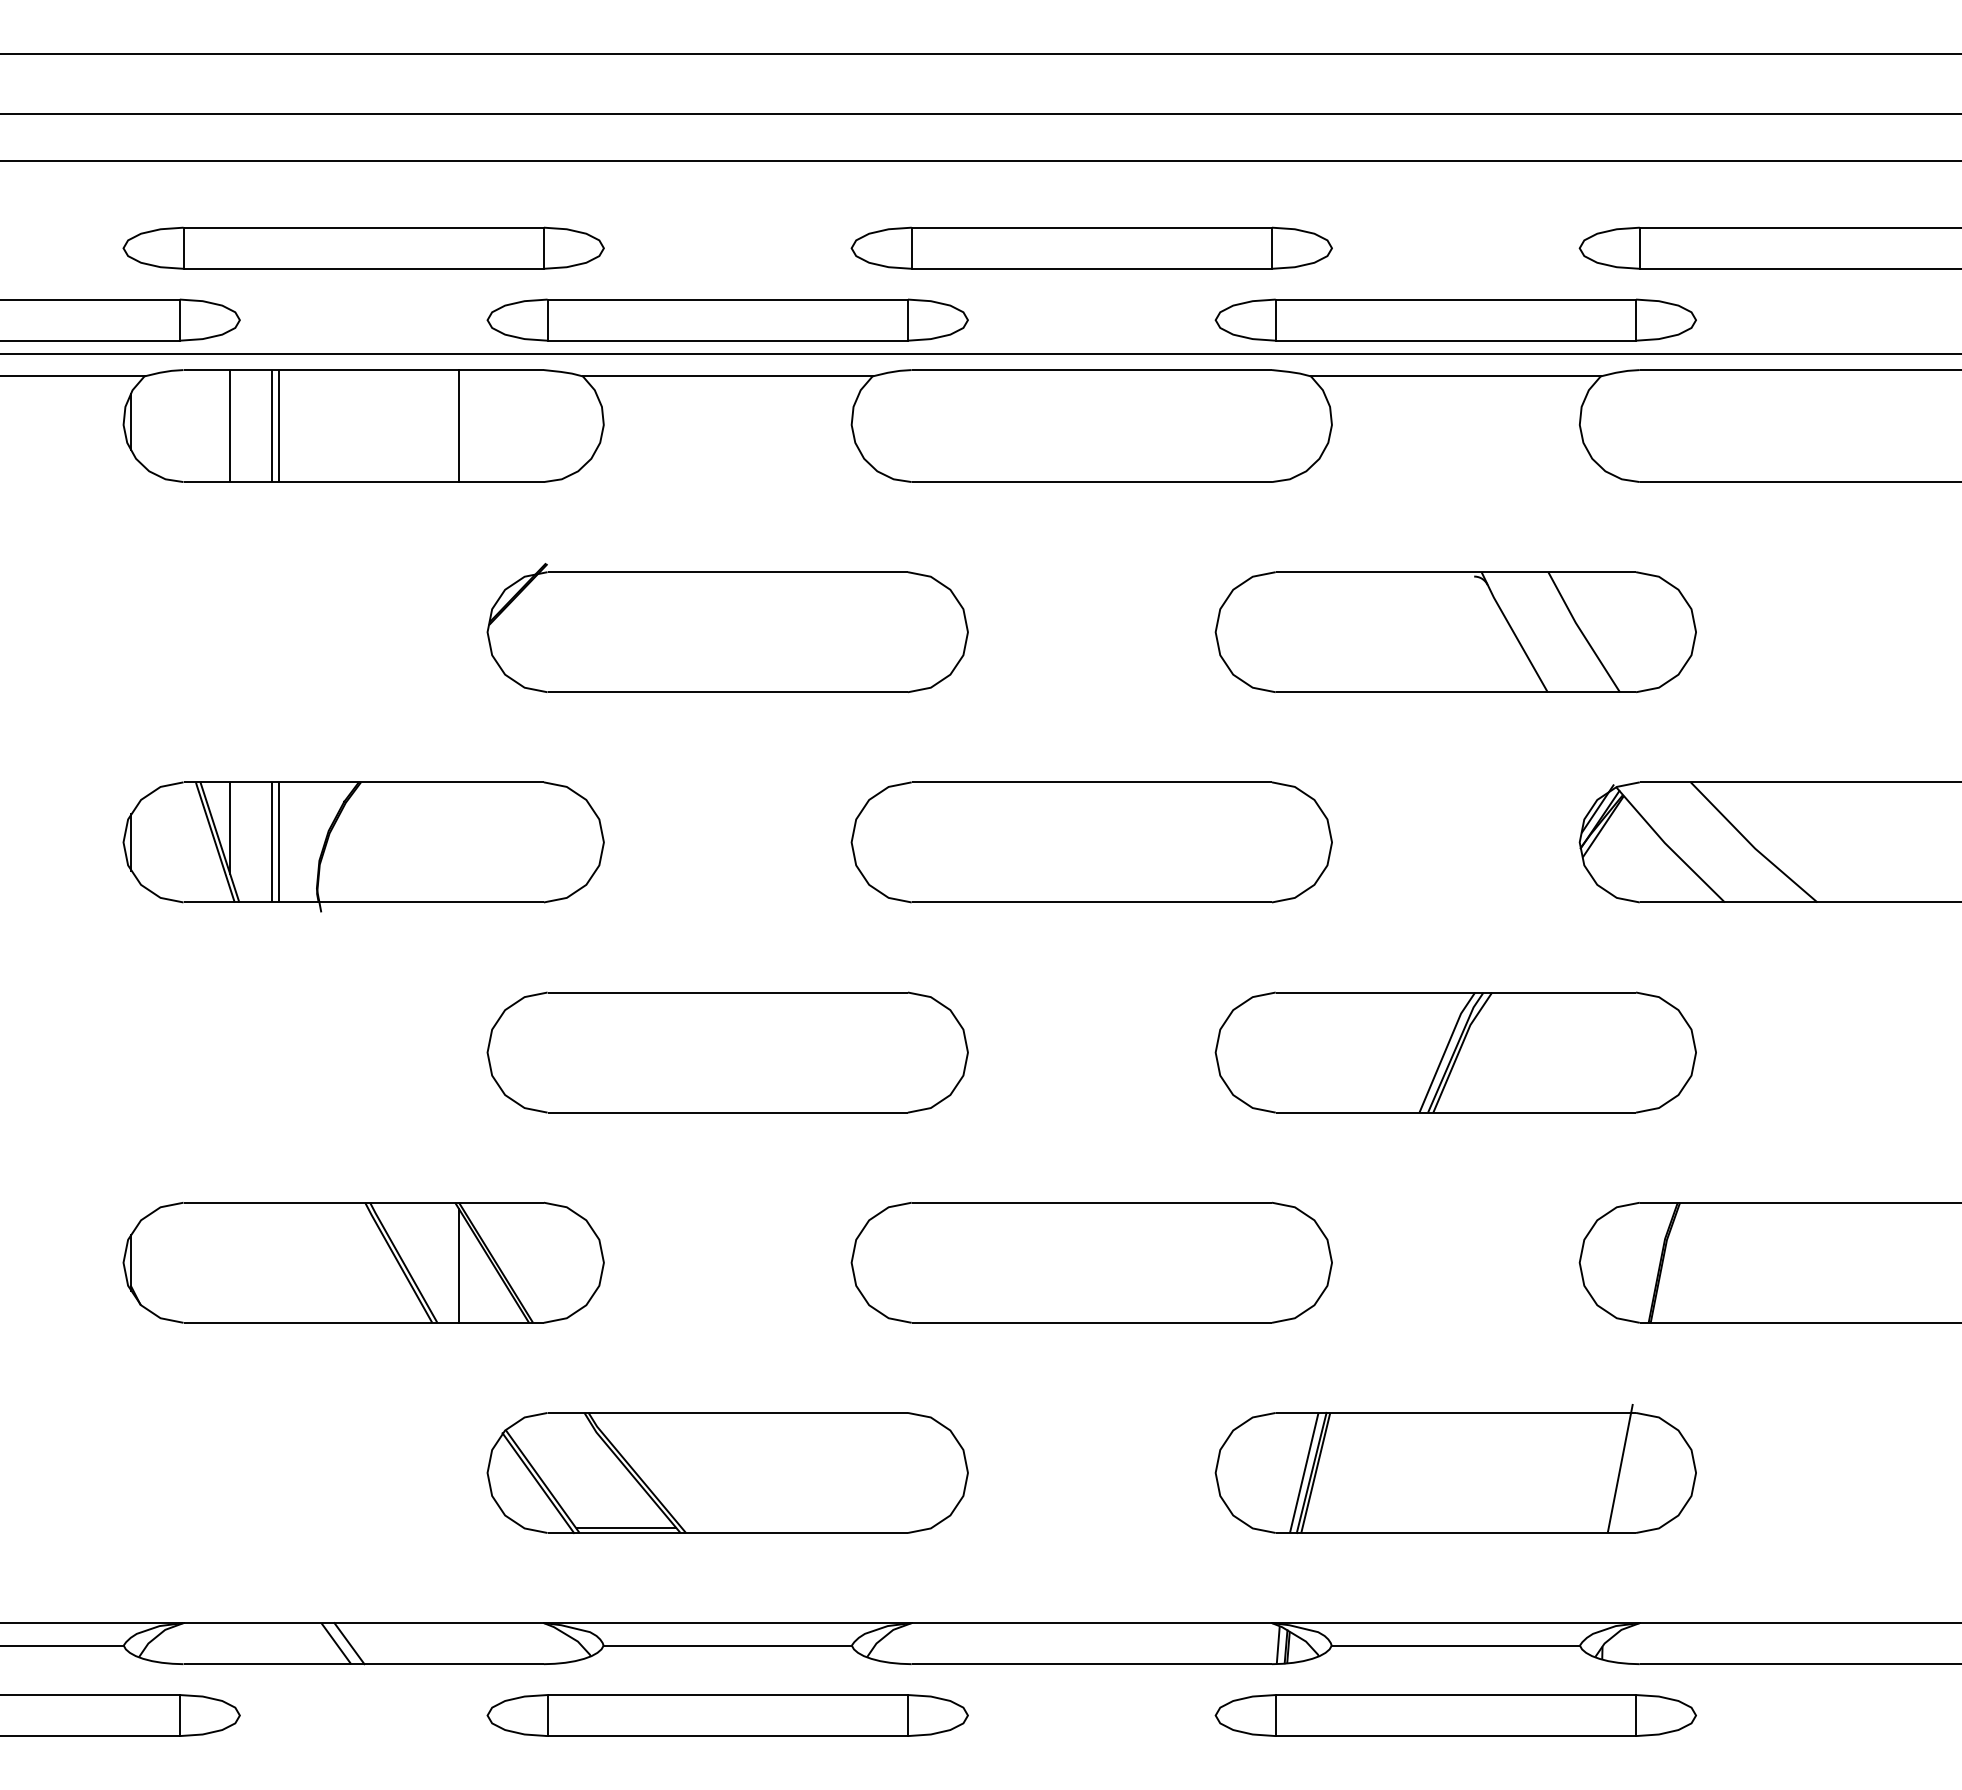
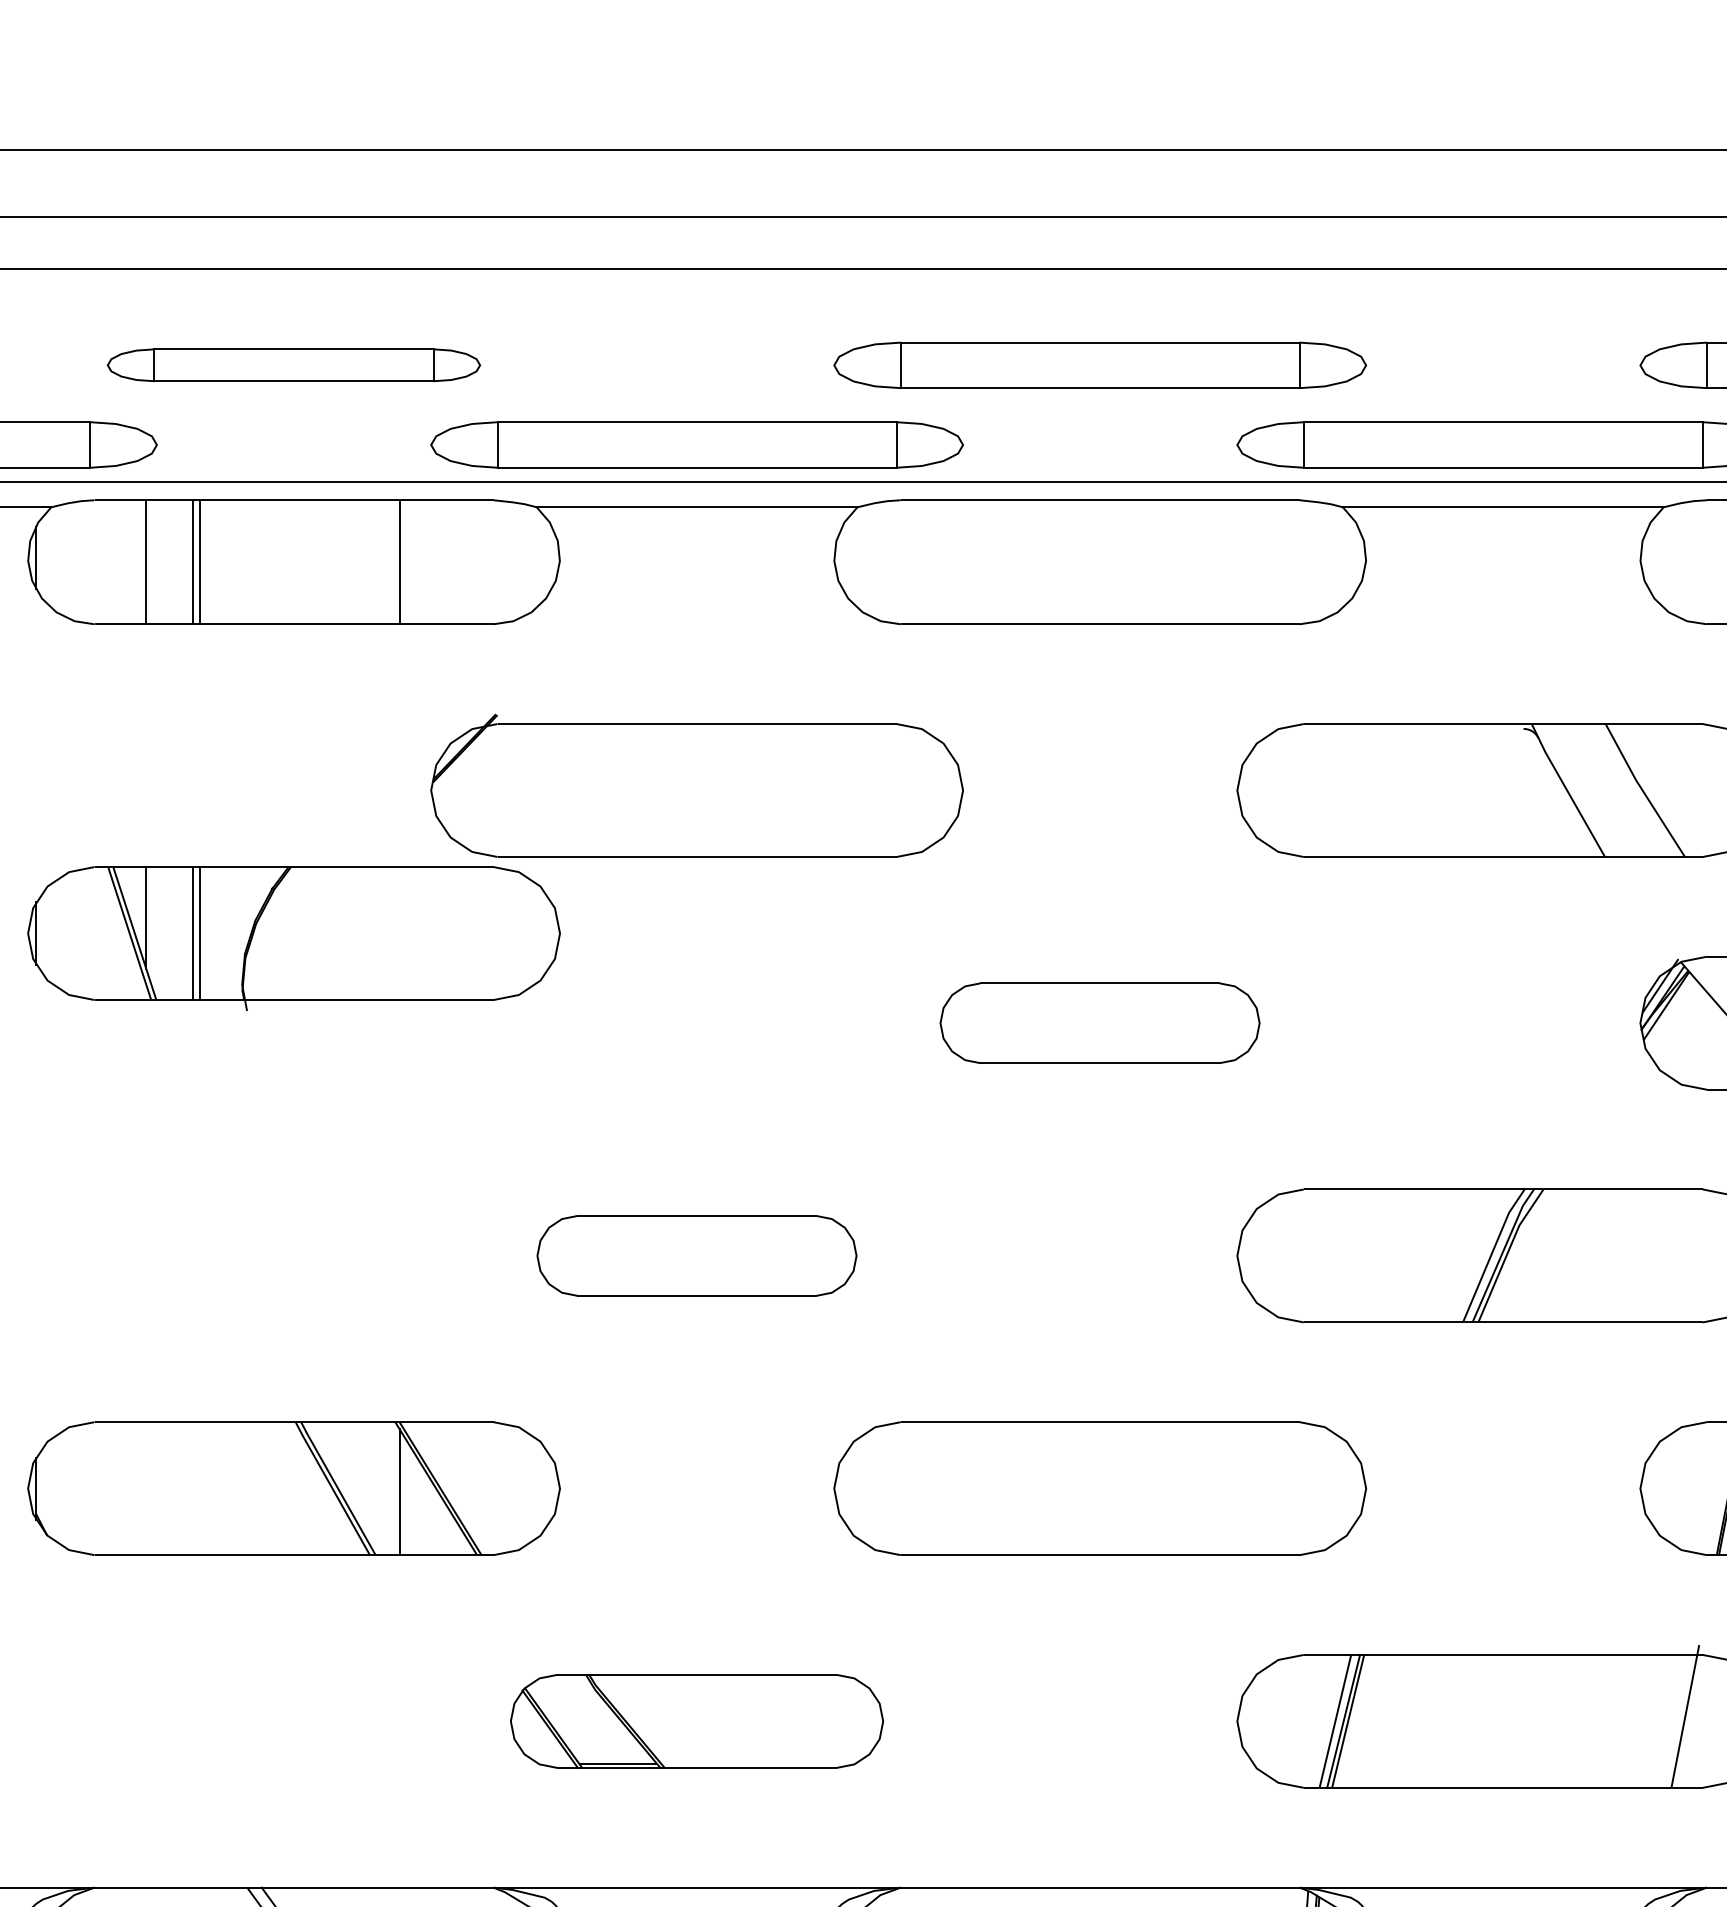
part: (363, 247) -> (293, 364), size x0.7
part: (1091, 842) -> (1099, 1023), size x0.6
part: (363, 846) -> (293, 938), moved
part: (727, 1052) -> (696, 1255), size x0.6
part: (727, 1472) -> (696, 1720), size x0.7

